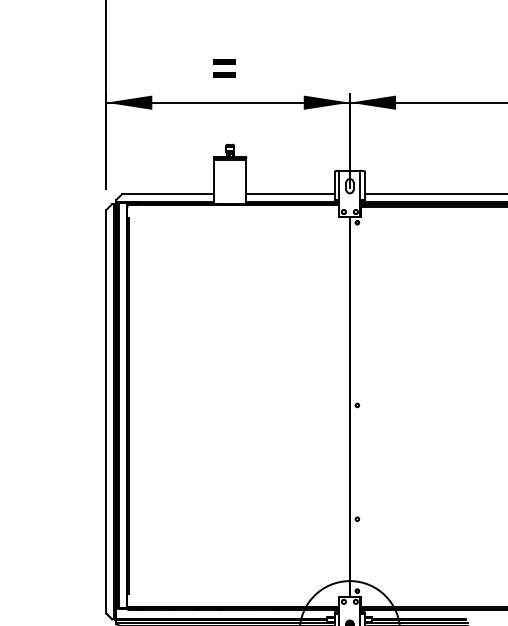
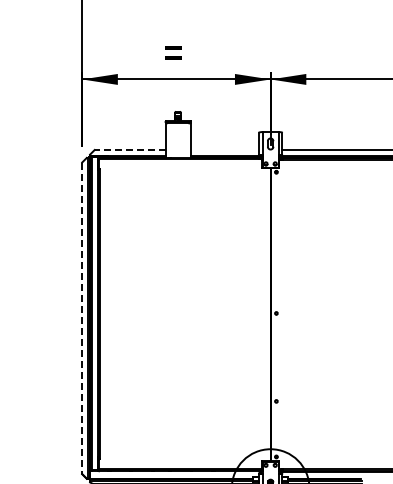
line: (167, 194) -> (129, 150), solid -> dashed
line: (290, 194) -> (224, 150), removed
line: (106, 411) -> (82, 318), solid -> dashed

